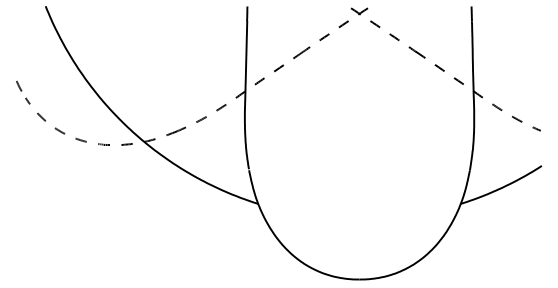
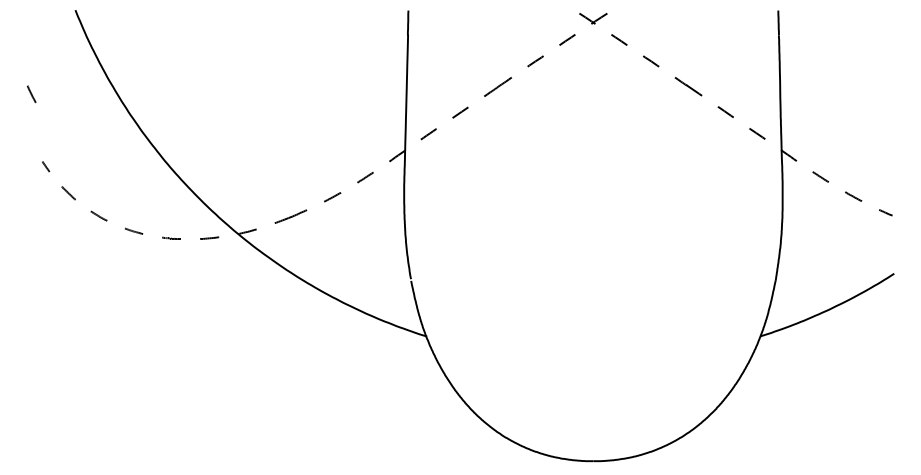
curve: (19, 85) -> (32, 93), moved

